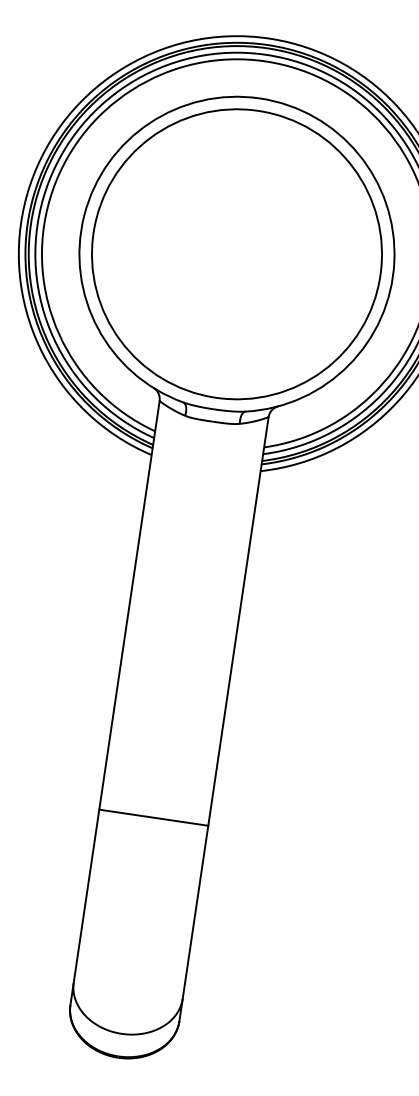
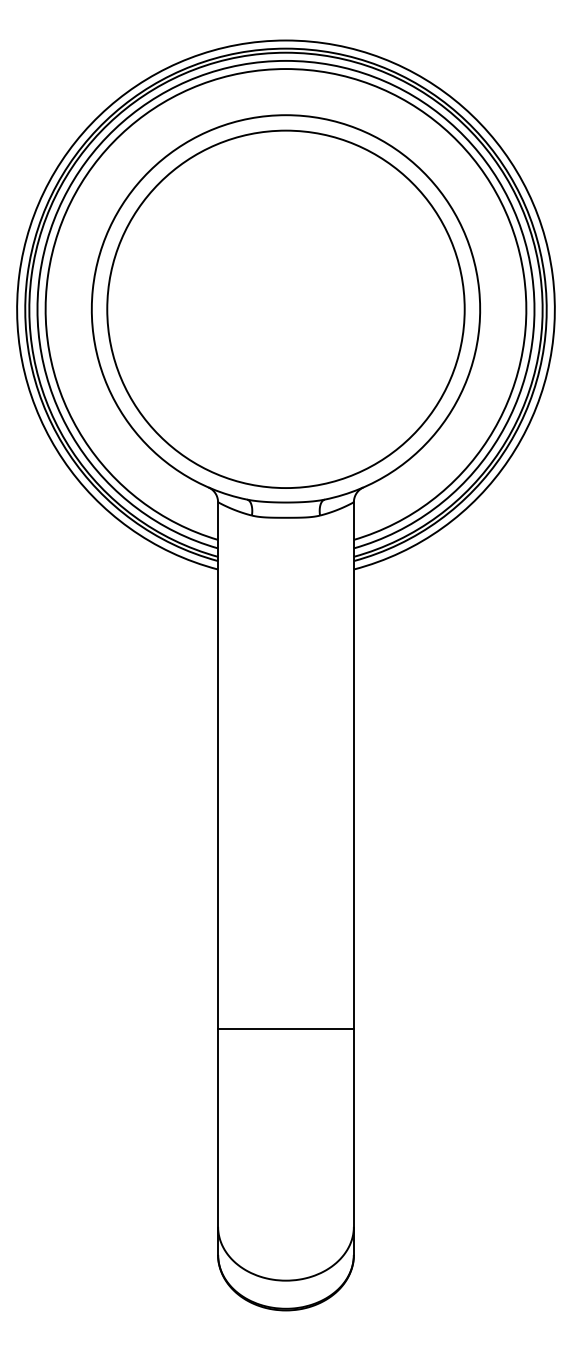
line: (153, 817) -> (285, 1029), moved

